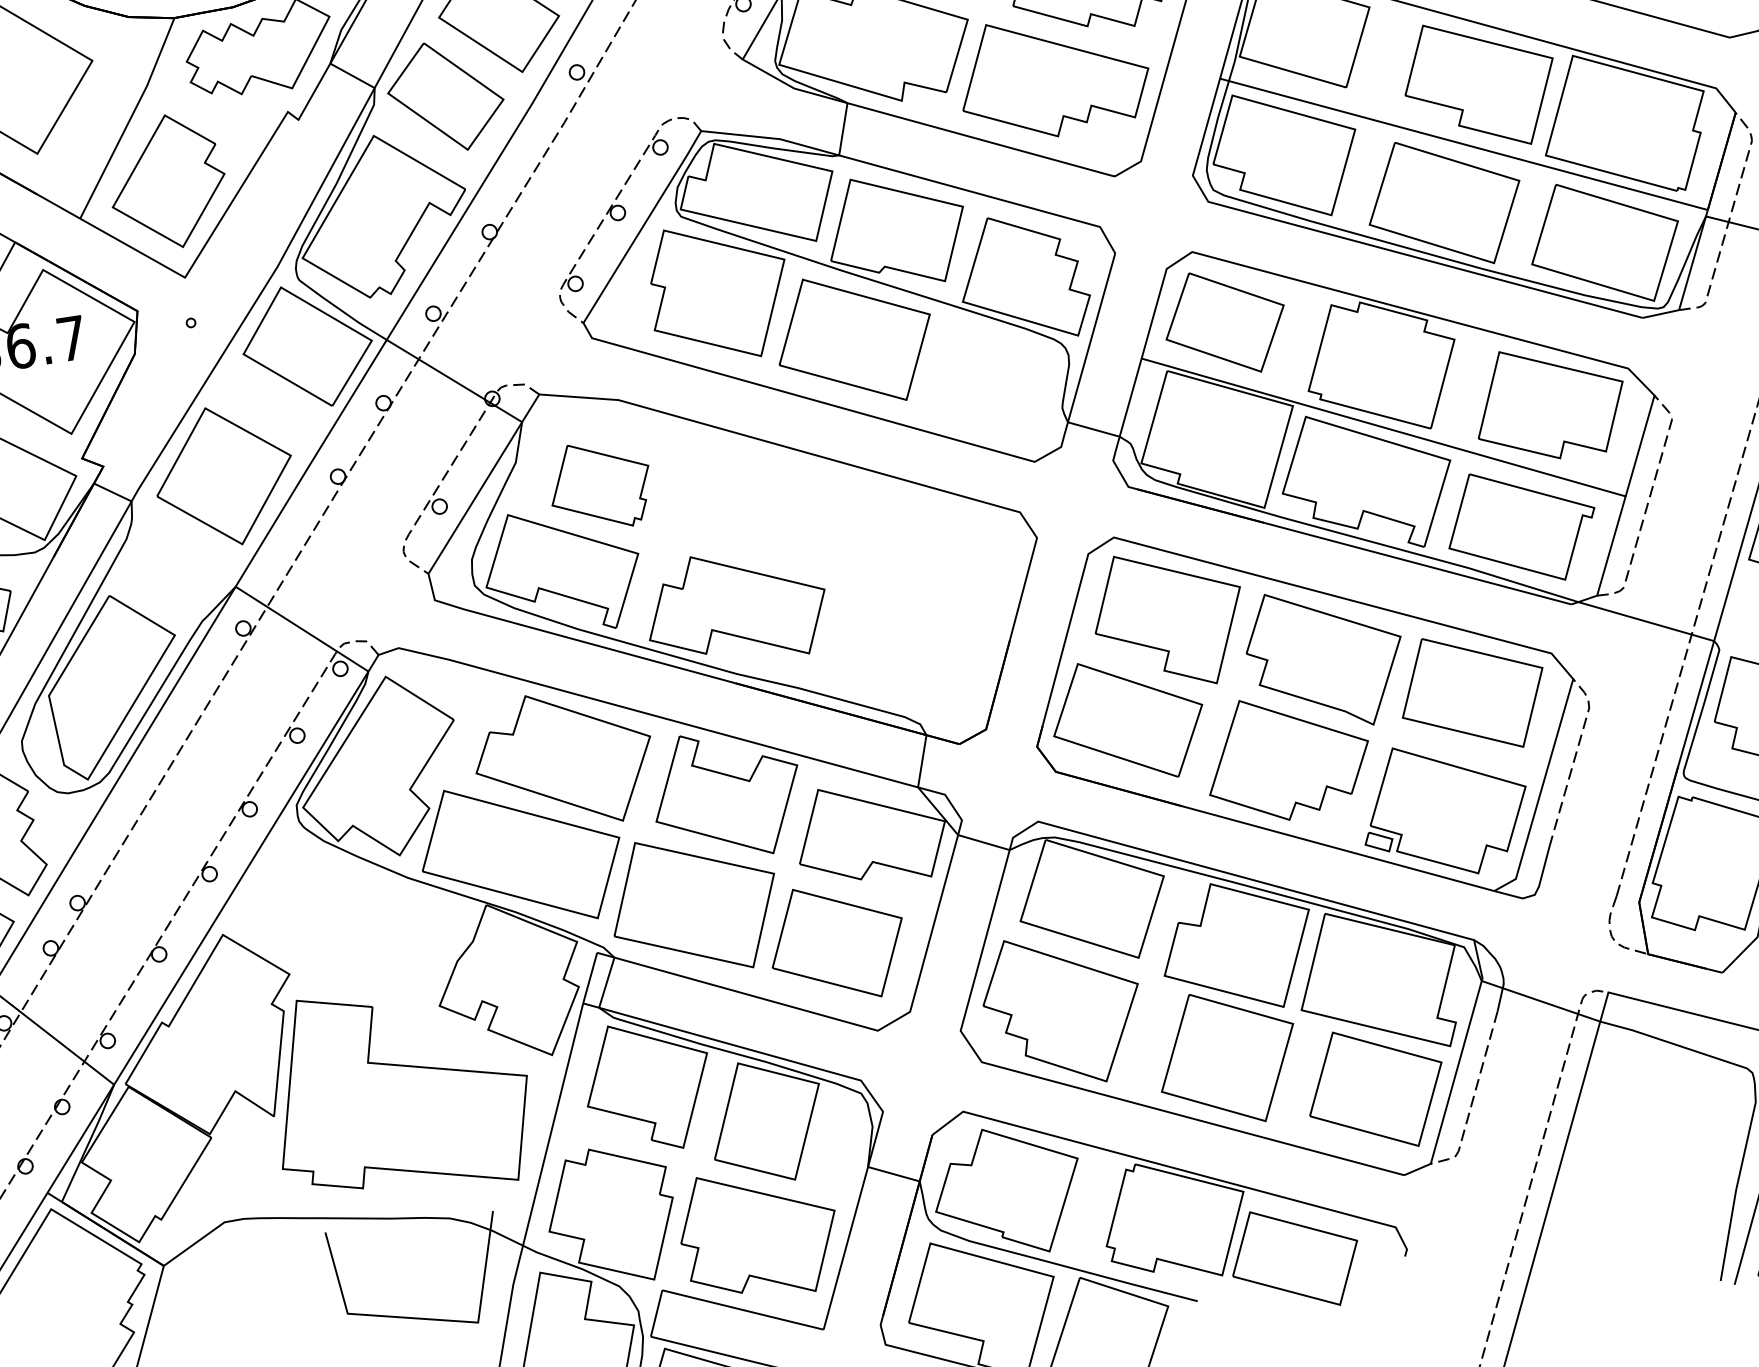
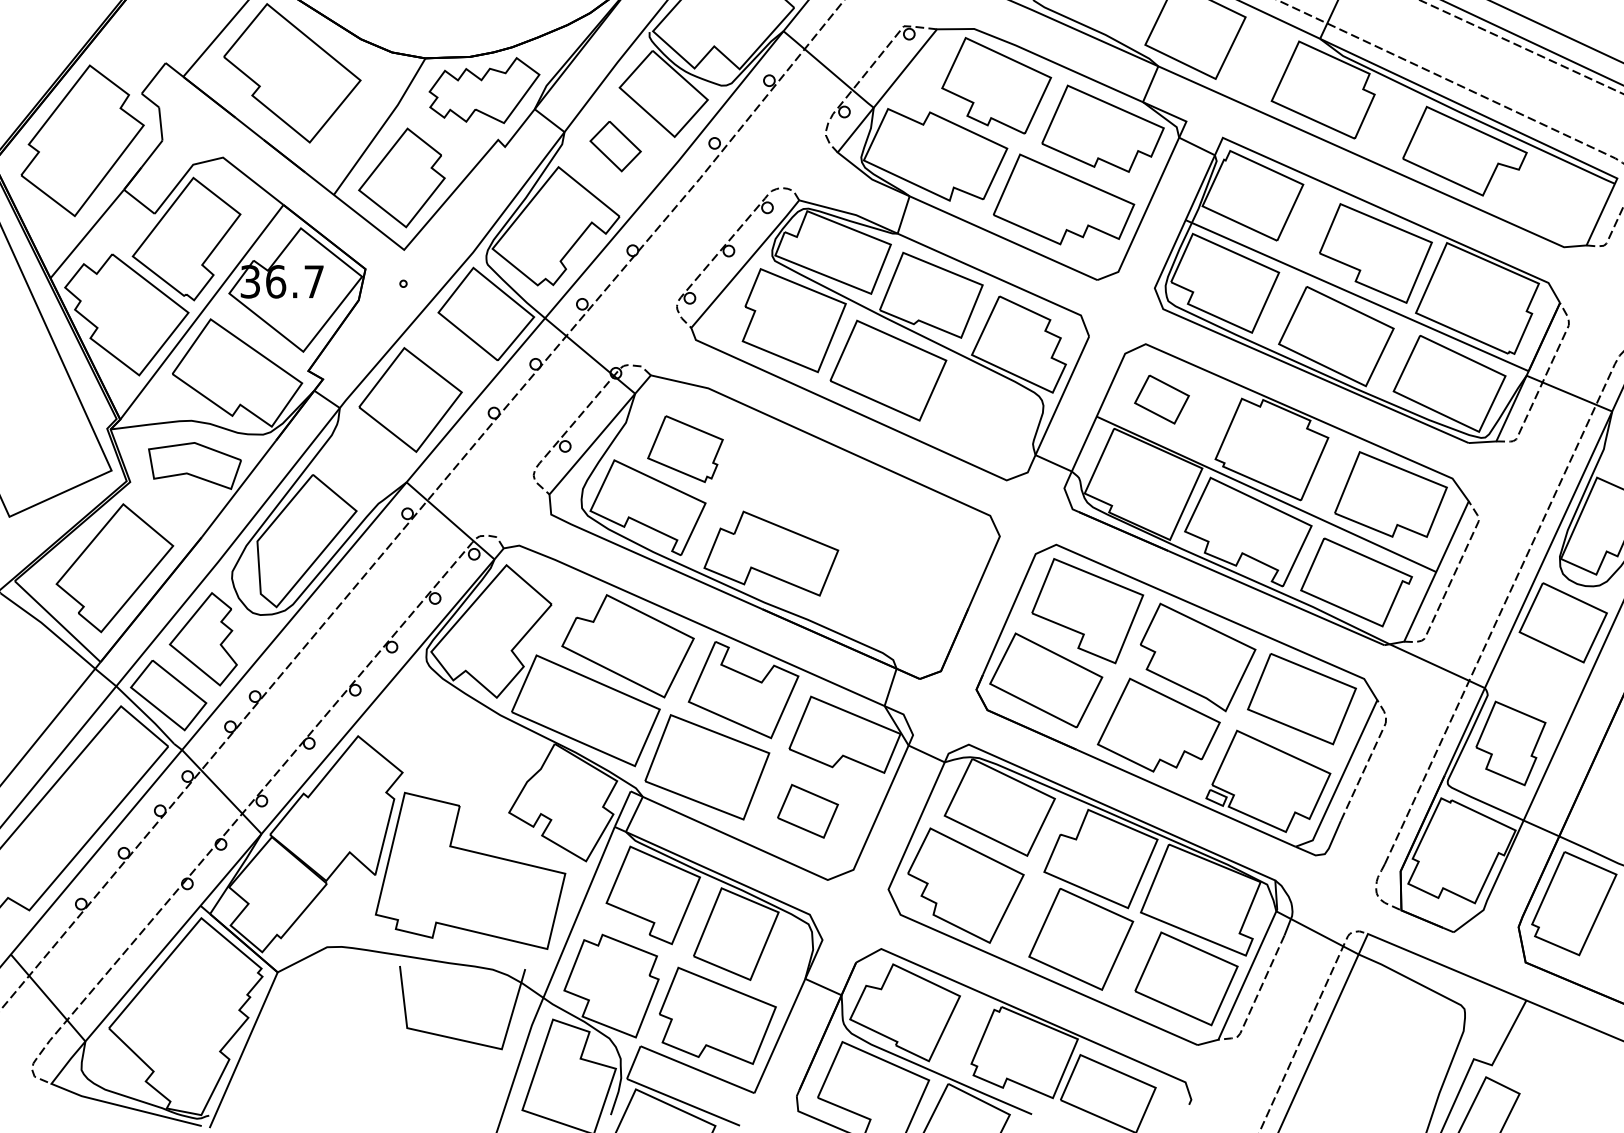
part: (445, 96) -> (615, 146), size x0.6
part: (1224, 322) -> (1161, 399), size x0.6
part: (836, 943) -> (807, 811), size x0.6

